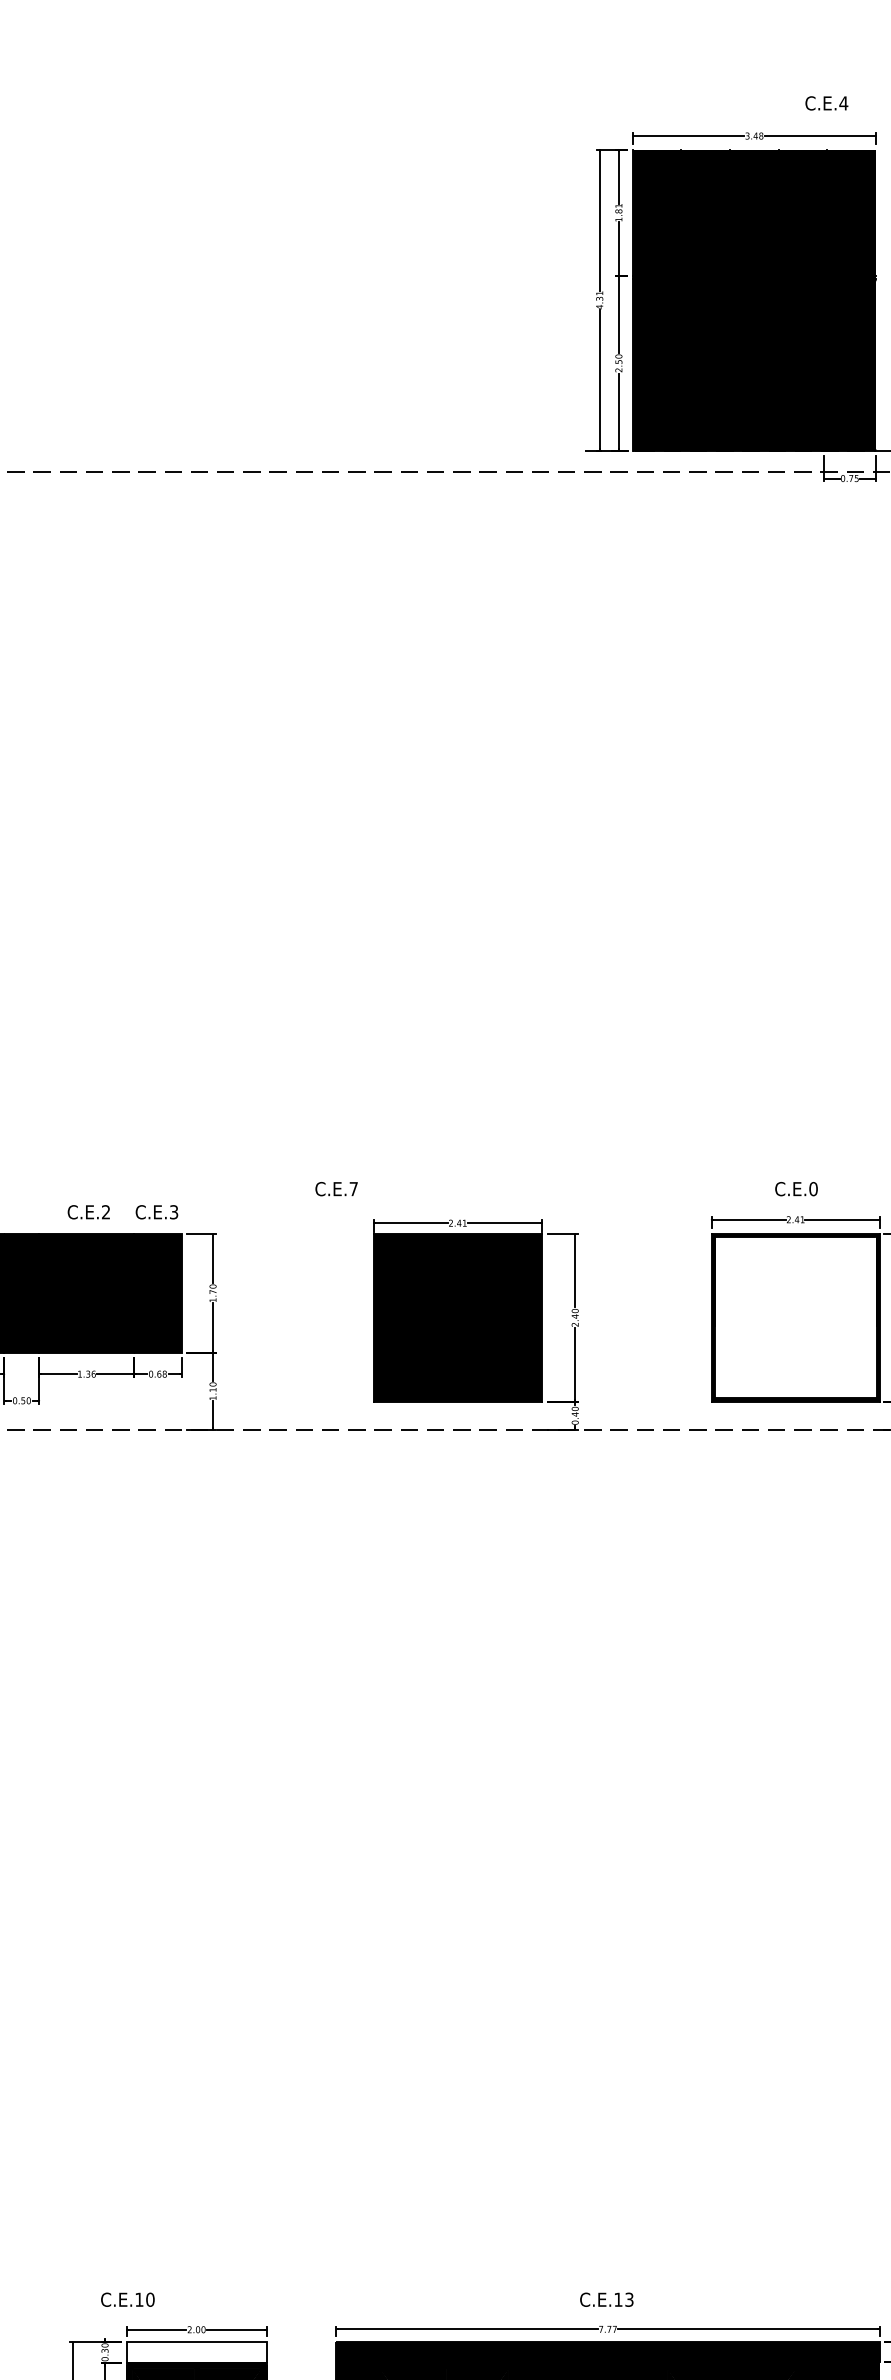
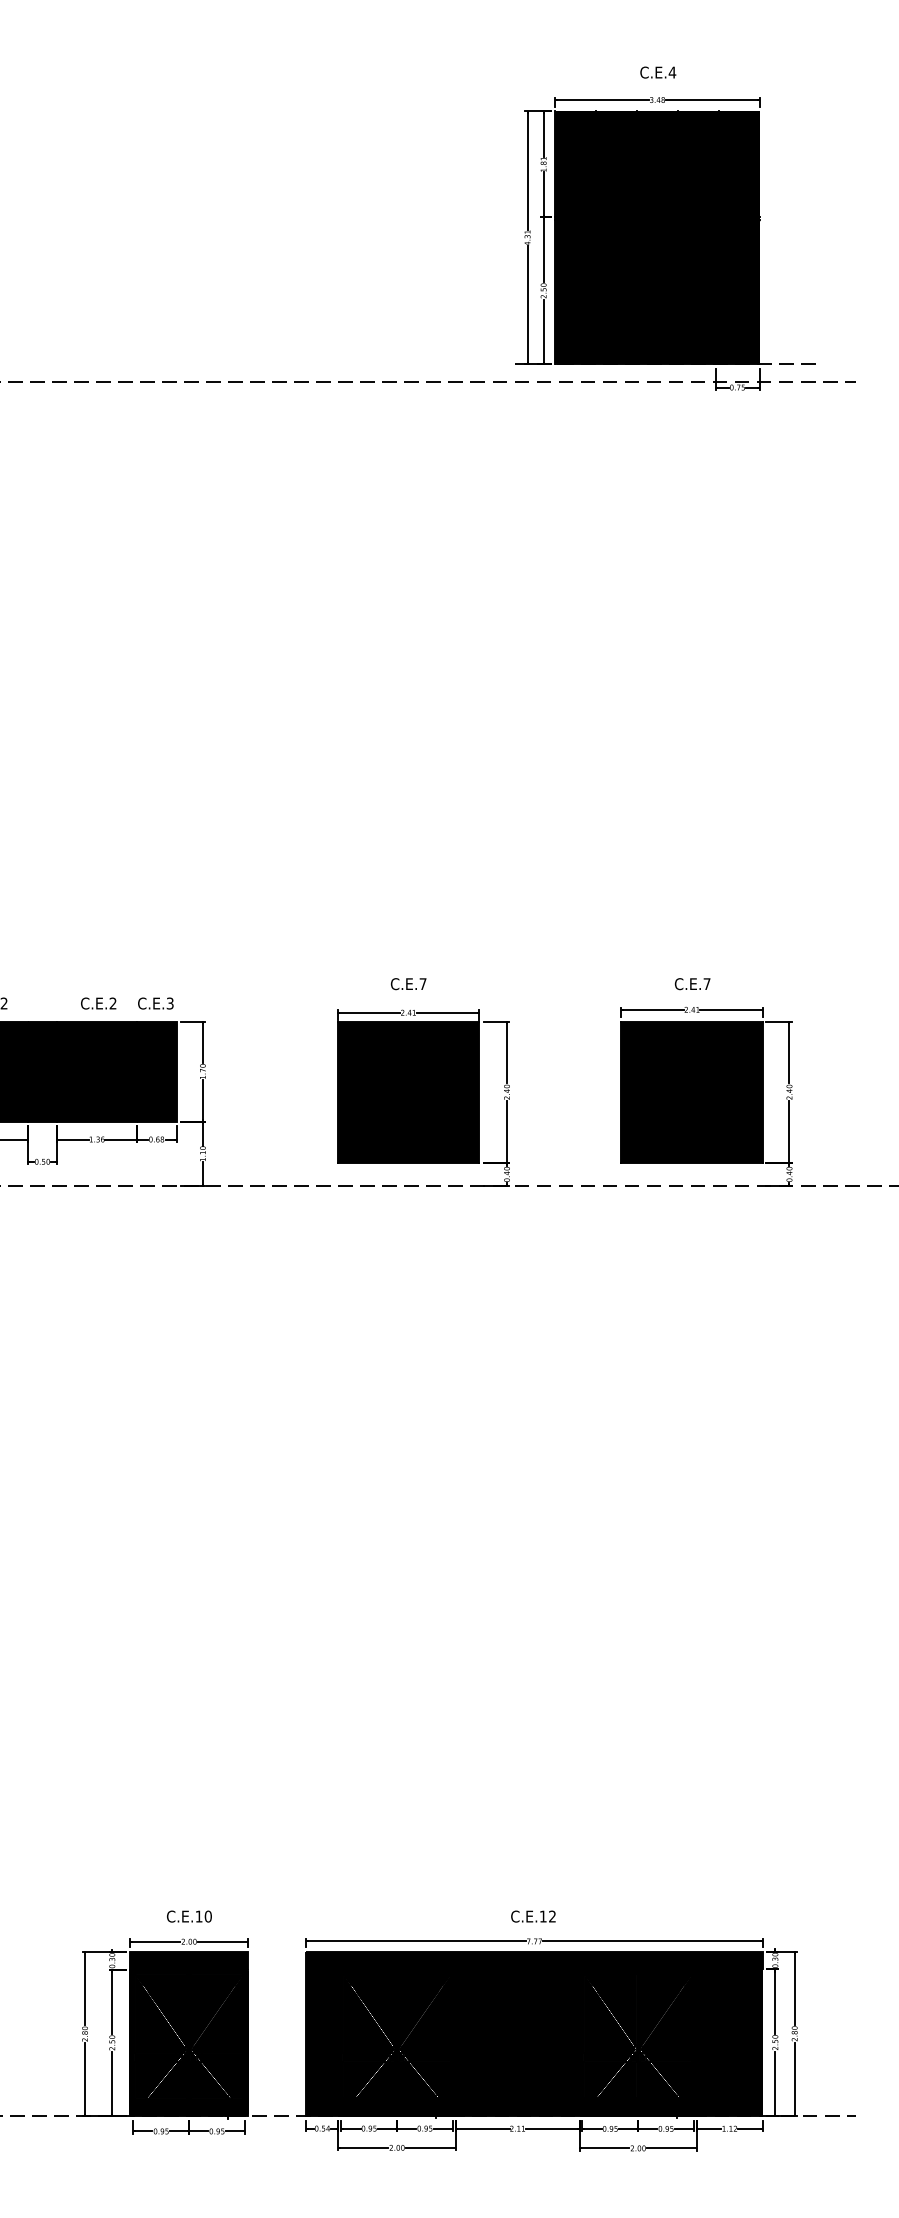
text: (827, 103) -> (658, 72), moved
text: (336, 1189) -> (408, 984), moved
text: (812, 1189) -> (706, 984), C.E.0 -> C.E.7
fill: (794, 1317) -> (691, 1091), added
text: (127, 2299) -> (189, 1916), moved
text: (629, 2299) -> (552, 1916), C.E.13 -> C.E.12
fill: (195, 2352) -> (188, 1960), added

